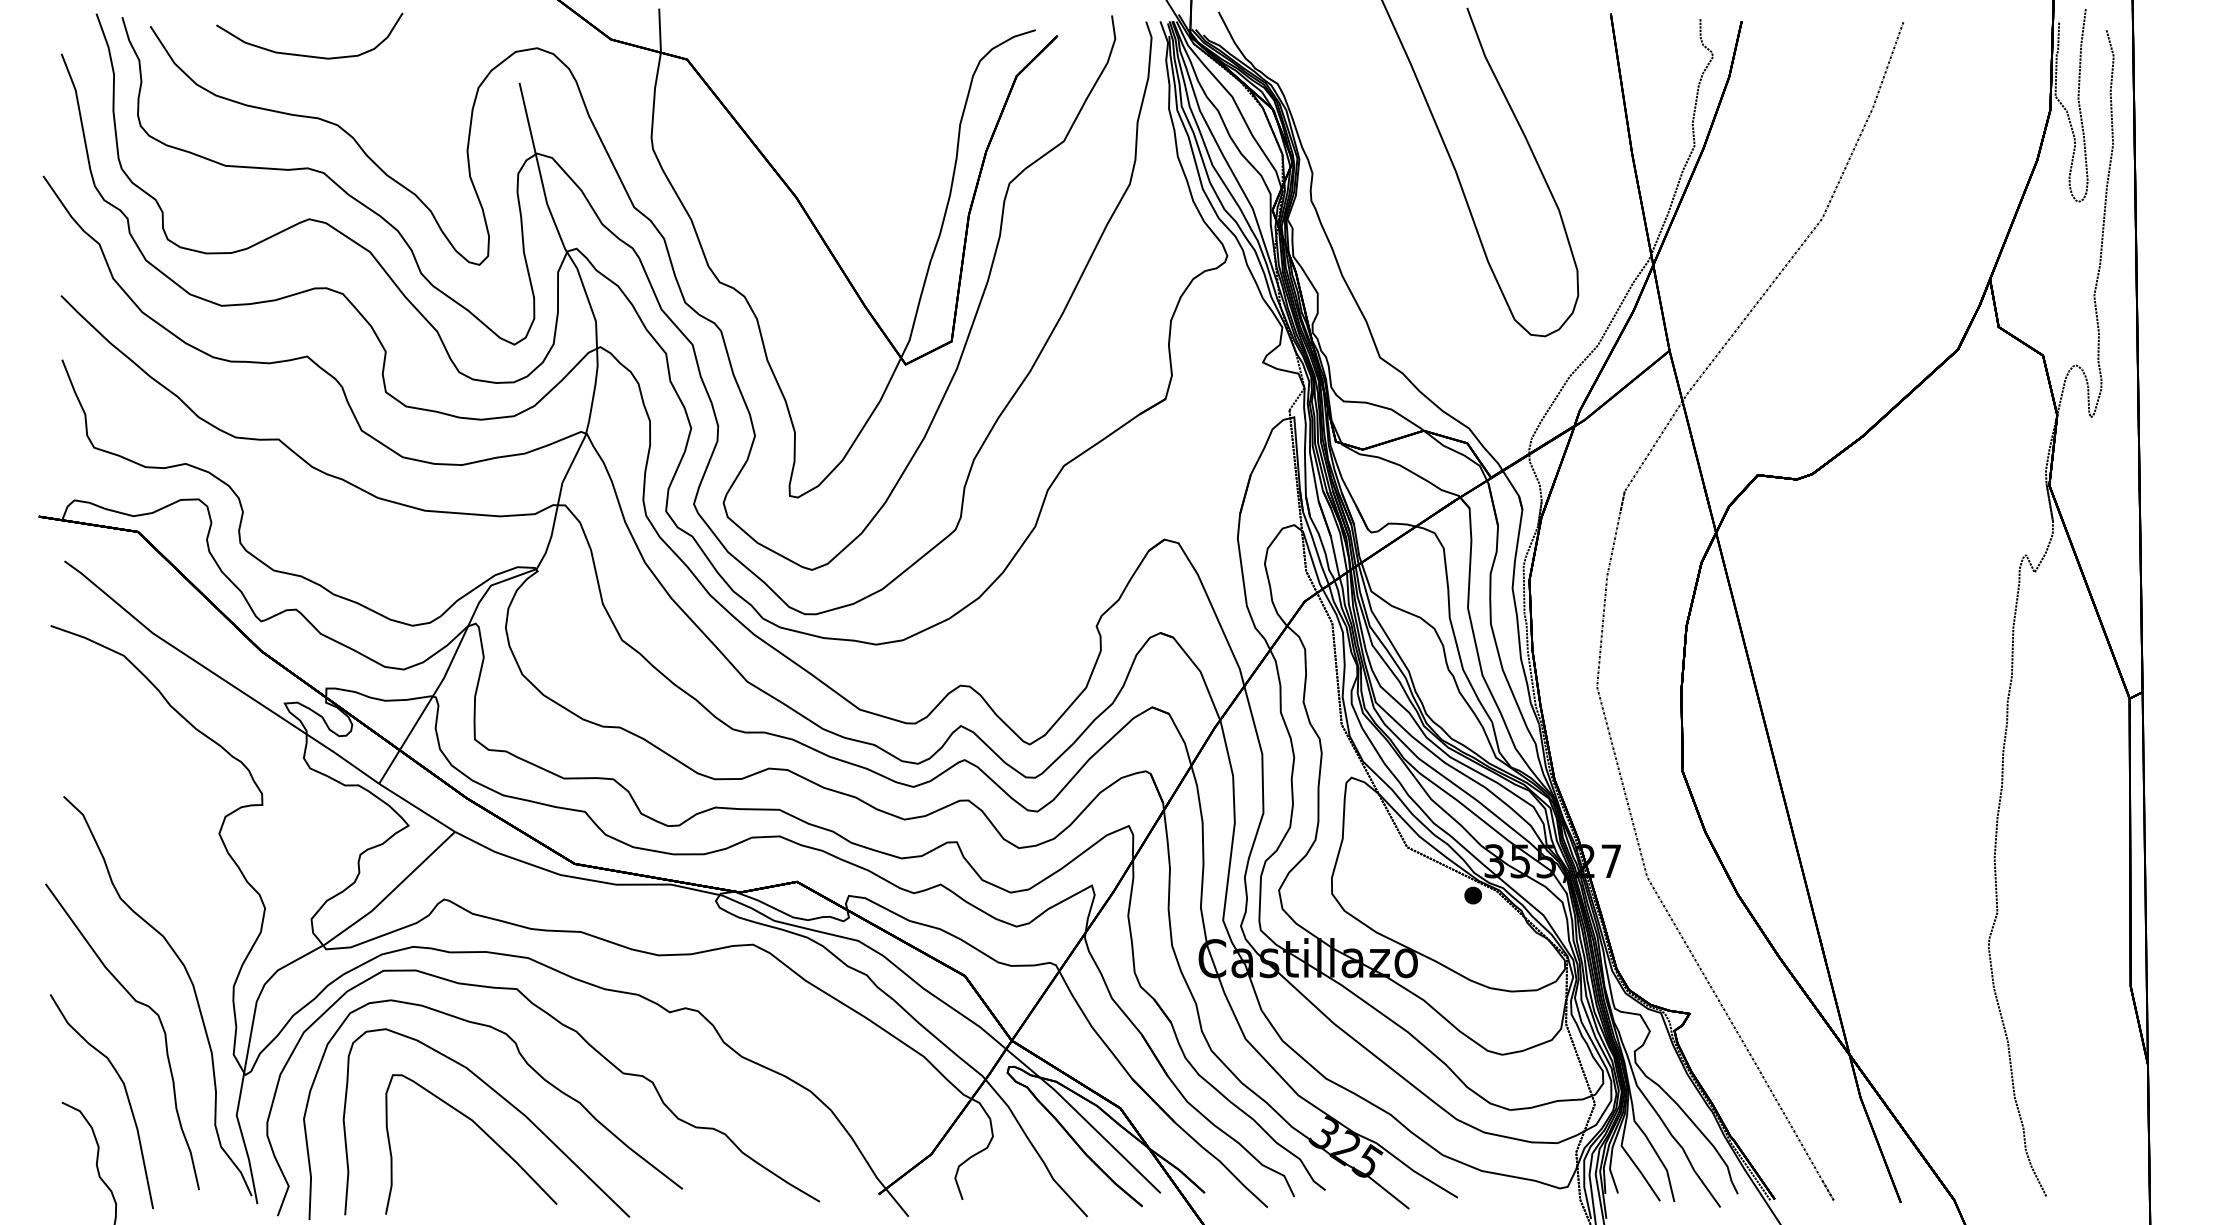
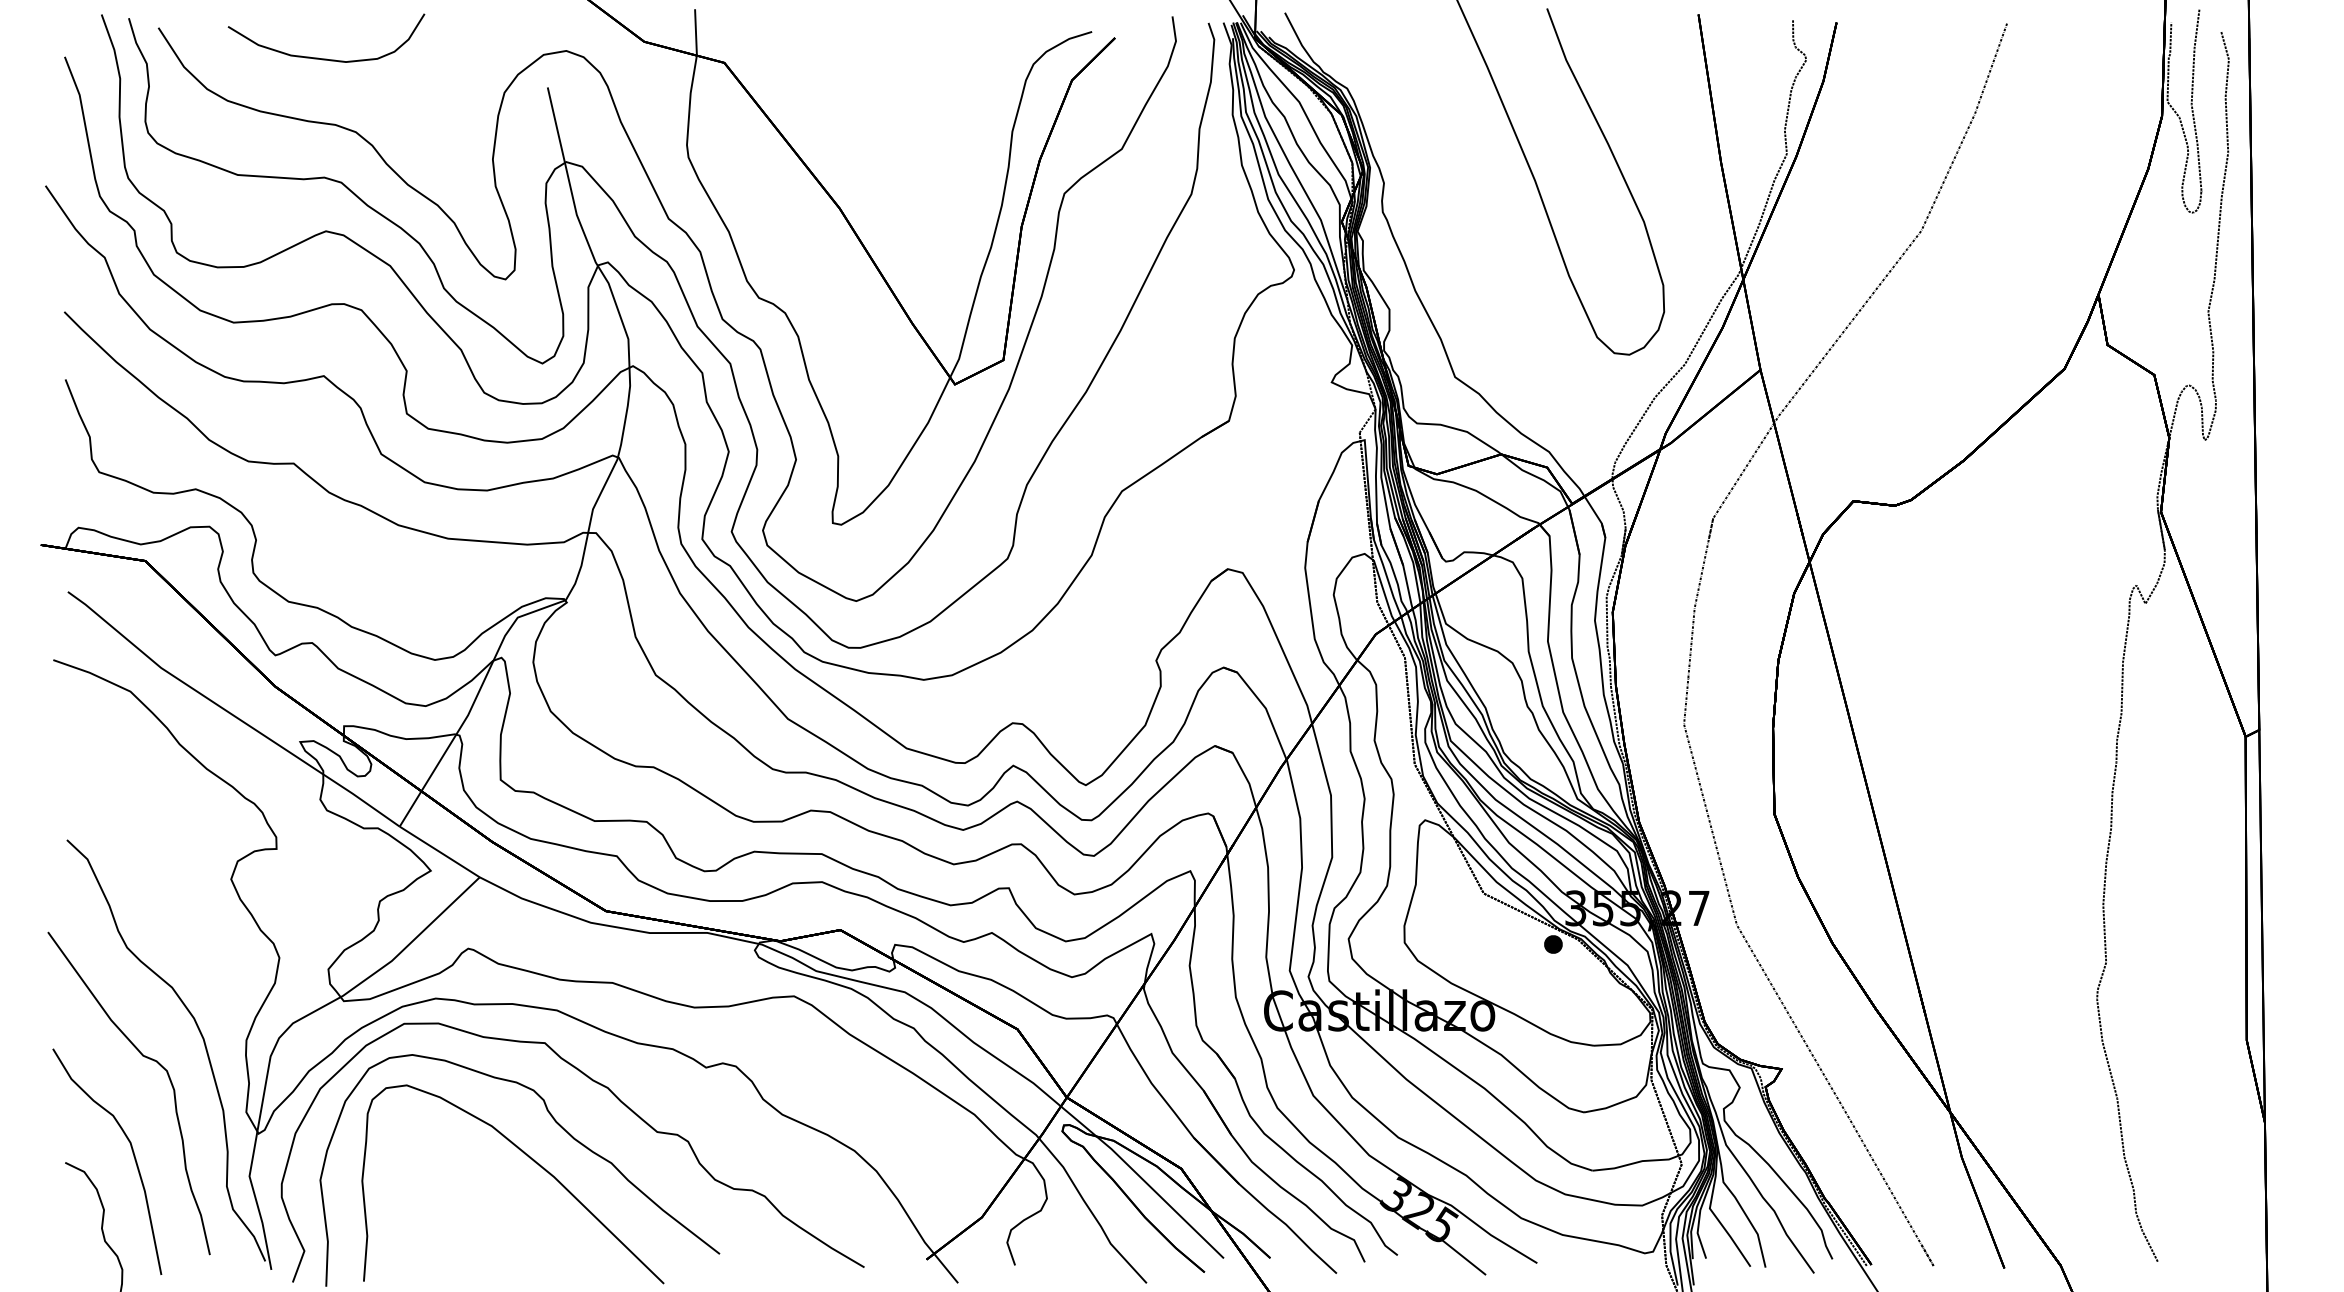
curve: (482, 1131) -> (508, 1193), removed

